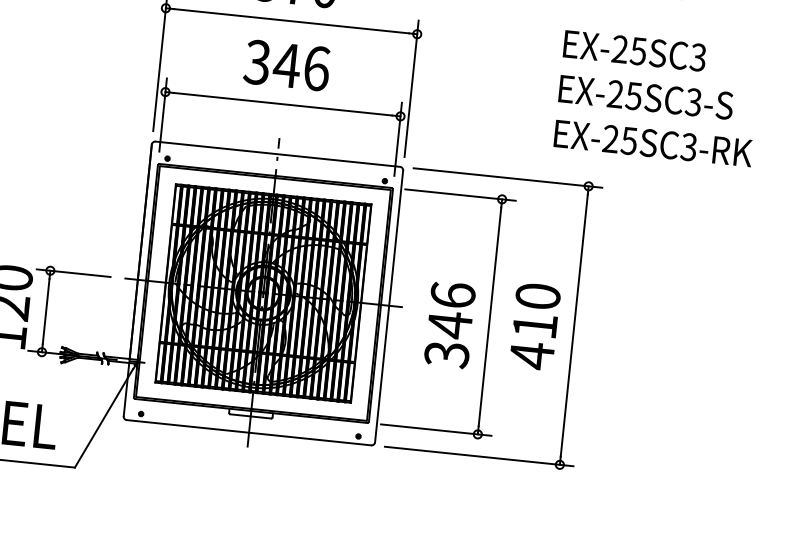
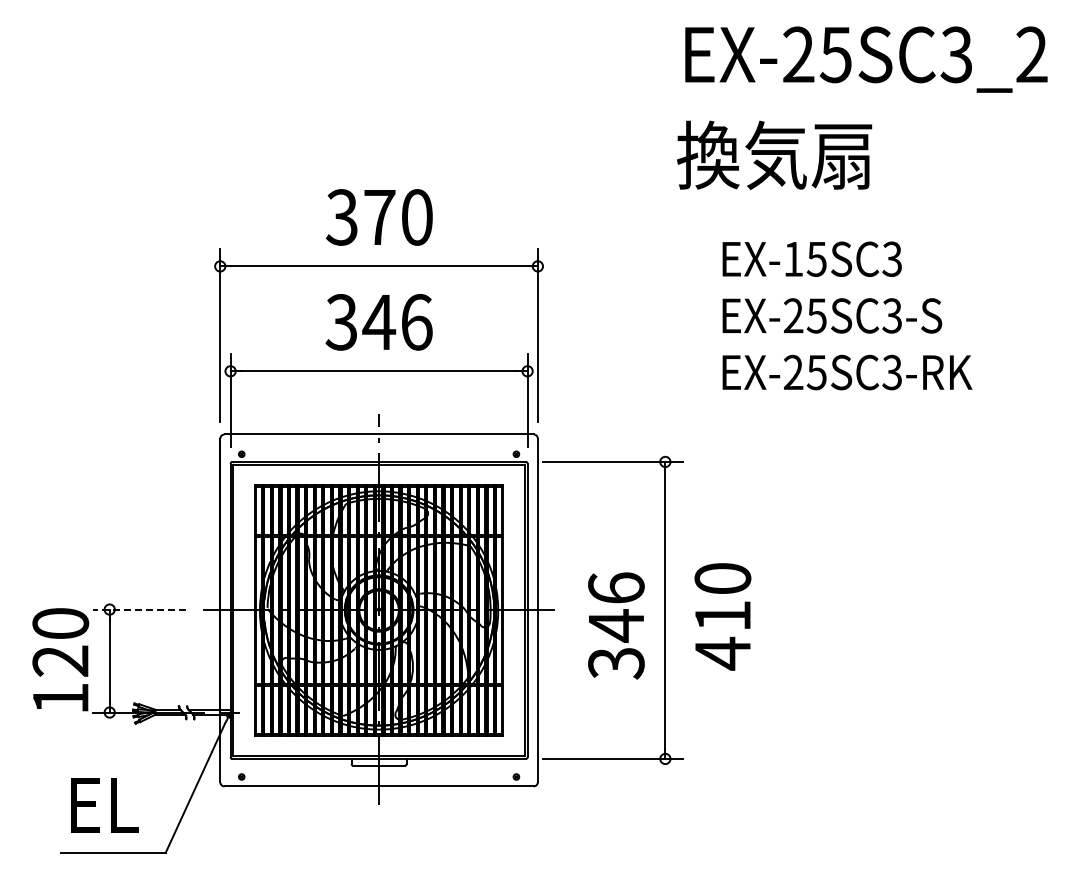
text: (620, 48) -> (793, 258), EX-25SC3 -> EX-15SC3
line: (73, 273) -> (139, 609), solid -> dashed
part: (573, 325) -> (771, 610), removed

